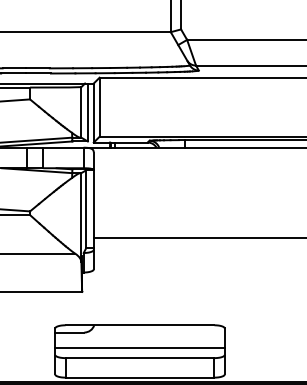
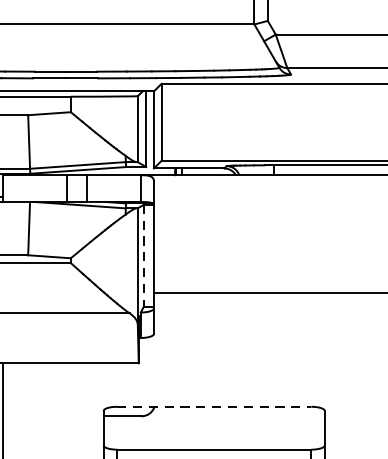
line: (86, 209) -> (144, 255), solid -> dashed
line: (140, 325) -> (214, 407), solid -> dashed
line: (139, 347) -> (213, 435), removed

